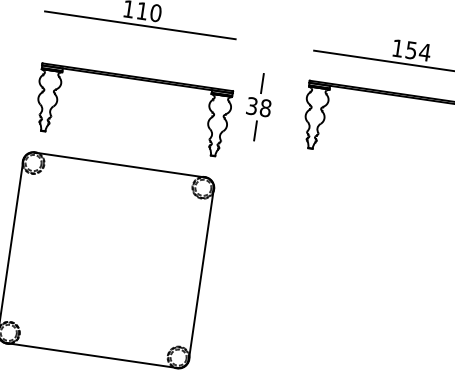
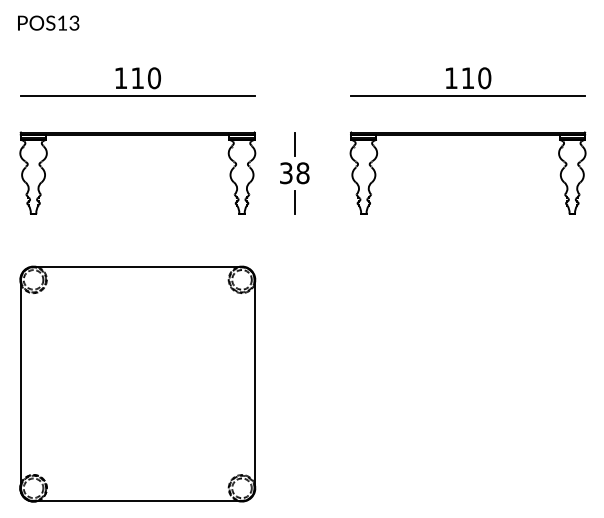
text: (418, 51) -> (476, 78), 154 -> 110
part: (137, 79) -> (137, 135), moved

